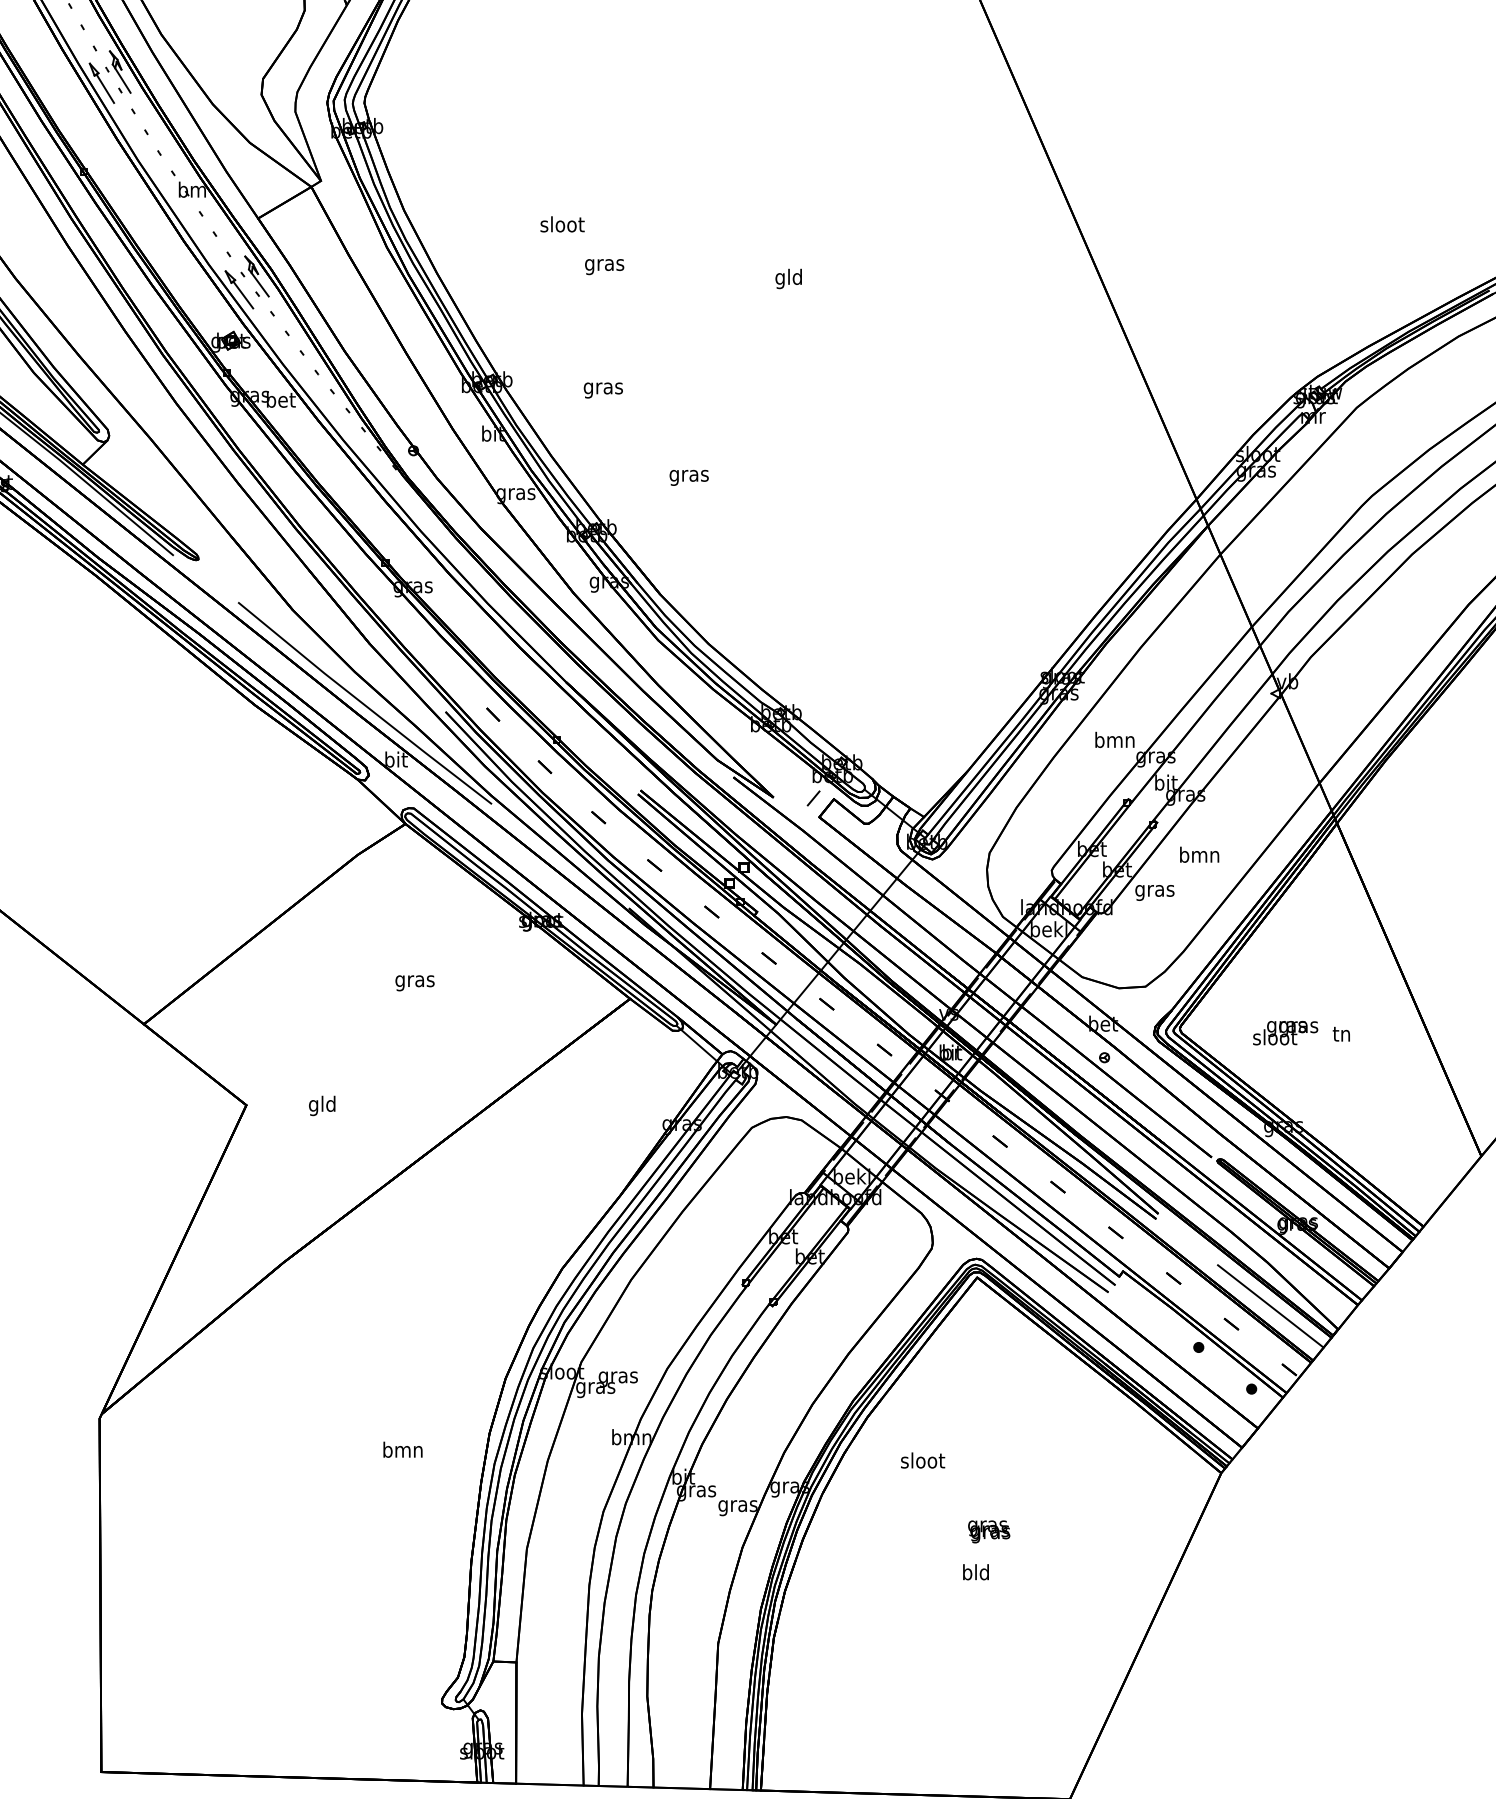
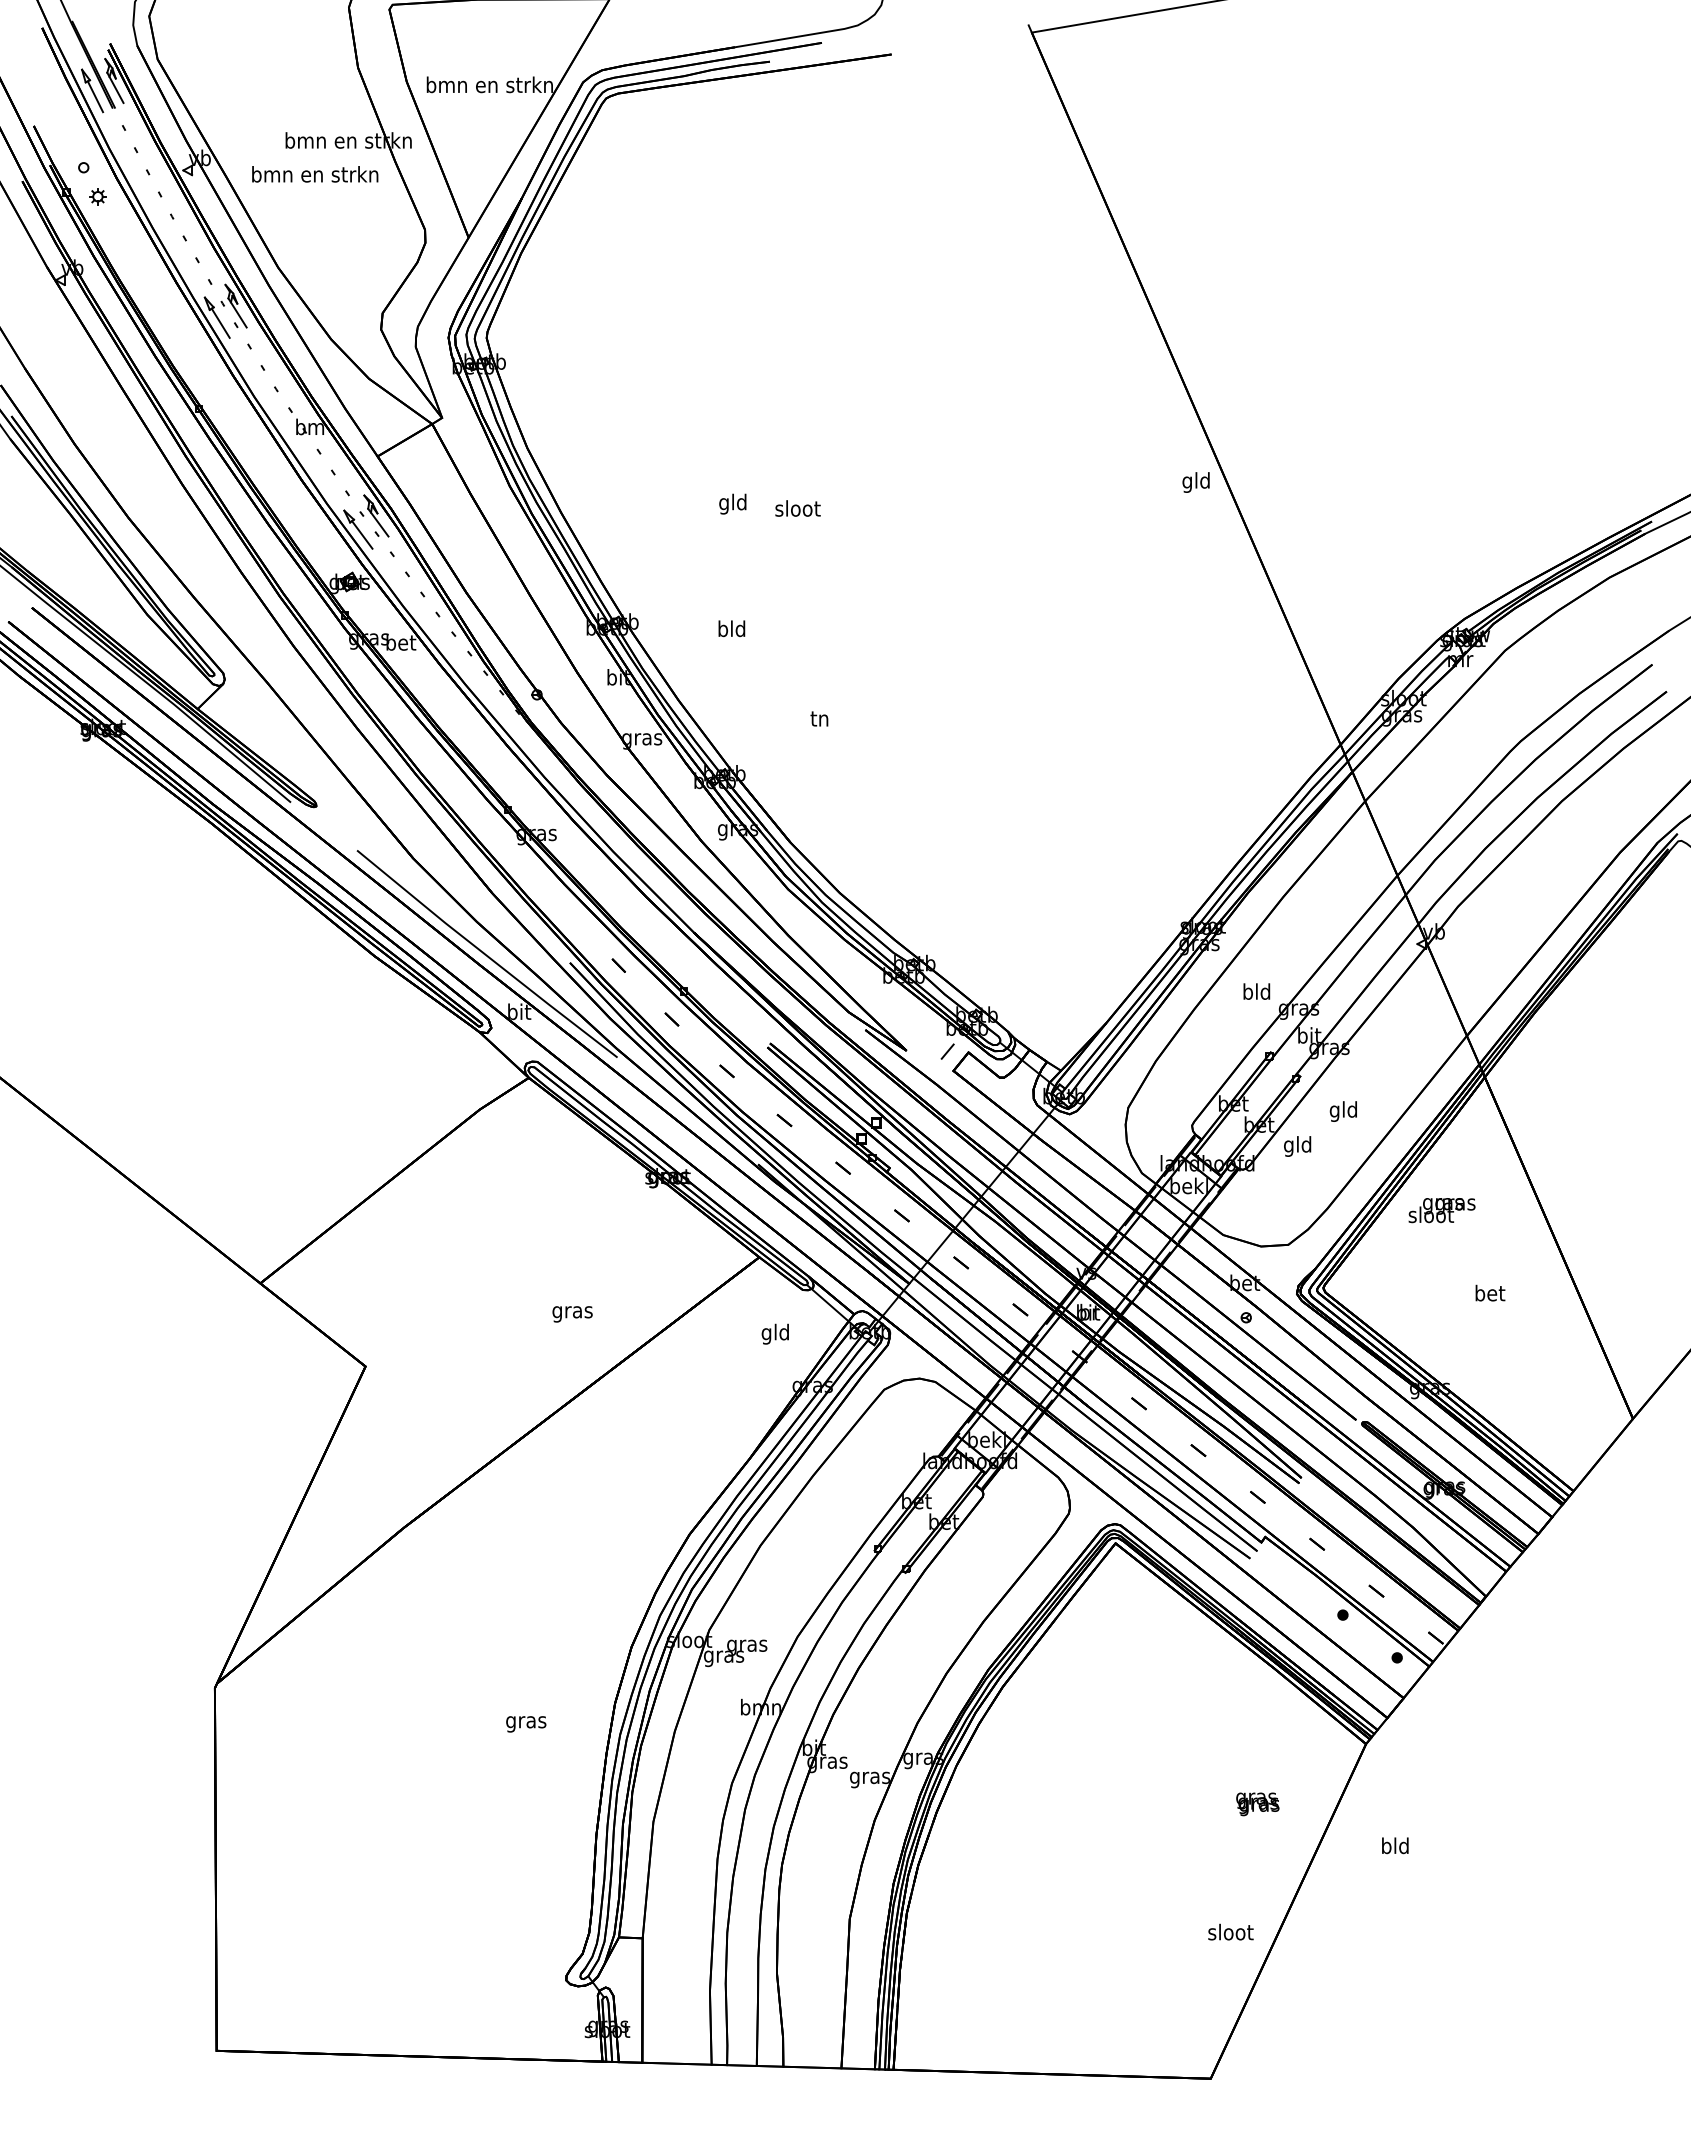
text: (562, 224) -> (797, 508), moved
text: (604, 264) -> (733, 503), gras -> gld
text: (788, 278) -> (1195, 482), moved
text: (602, 388) -> (731, 630), gras -> bld
text: (688, 475) -> (819, 720), gras -> tn
text: (1114, 739) -> (1256, 991), bmn -> bld
text: (1199, 856) -> (1343, 1111), bmn -> gld
text: (1154, 890) -> (1297, 1146), gras -> gld
text: (414, 983) -> (572, 1314), moved
text: (1285, 1033) -> (1441, 1210), moved
text: (1342, 1033) -> (1490, 1292), tn -> bet
text: (321, 1105) -> (774, 1333), moved
line: (1270, 1305) -> (1416, 1572), removed
text: (403, 1451) -> (526, 1721), bmn -> gras
text: (922, 1459) -> (1230, 1931), moved
text: (988, 1532) -> (1257, 1804), moved
text: (976, 1571) -> (1395, 1845), moved

